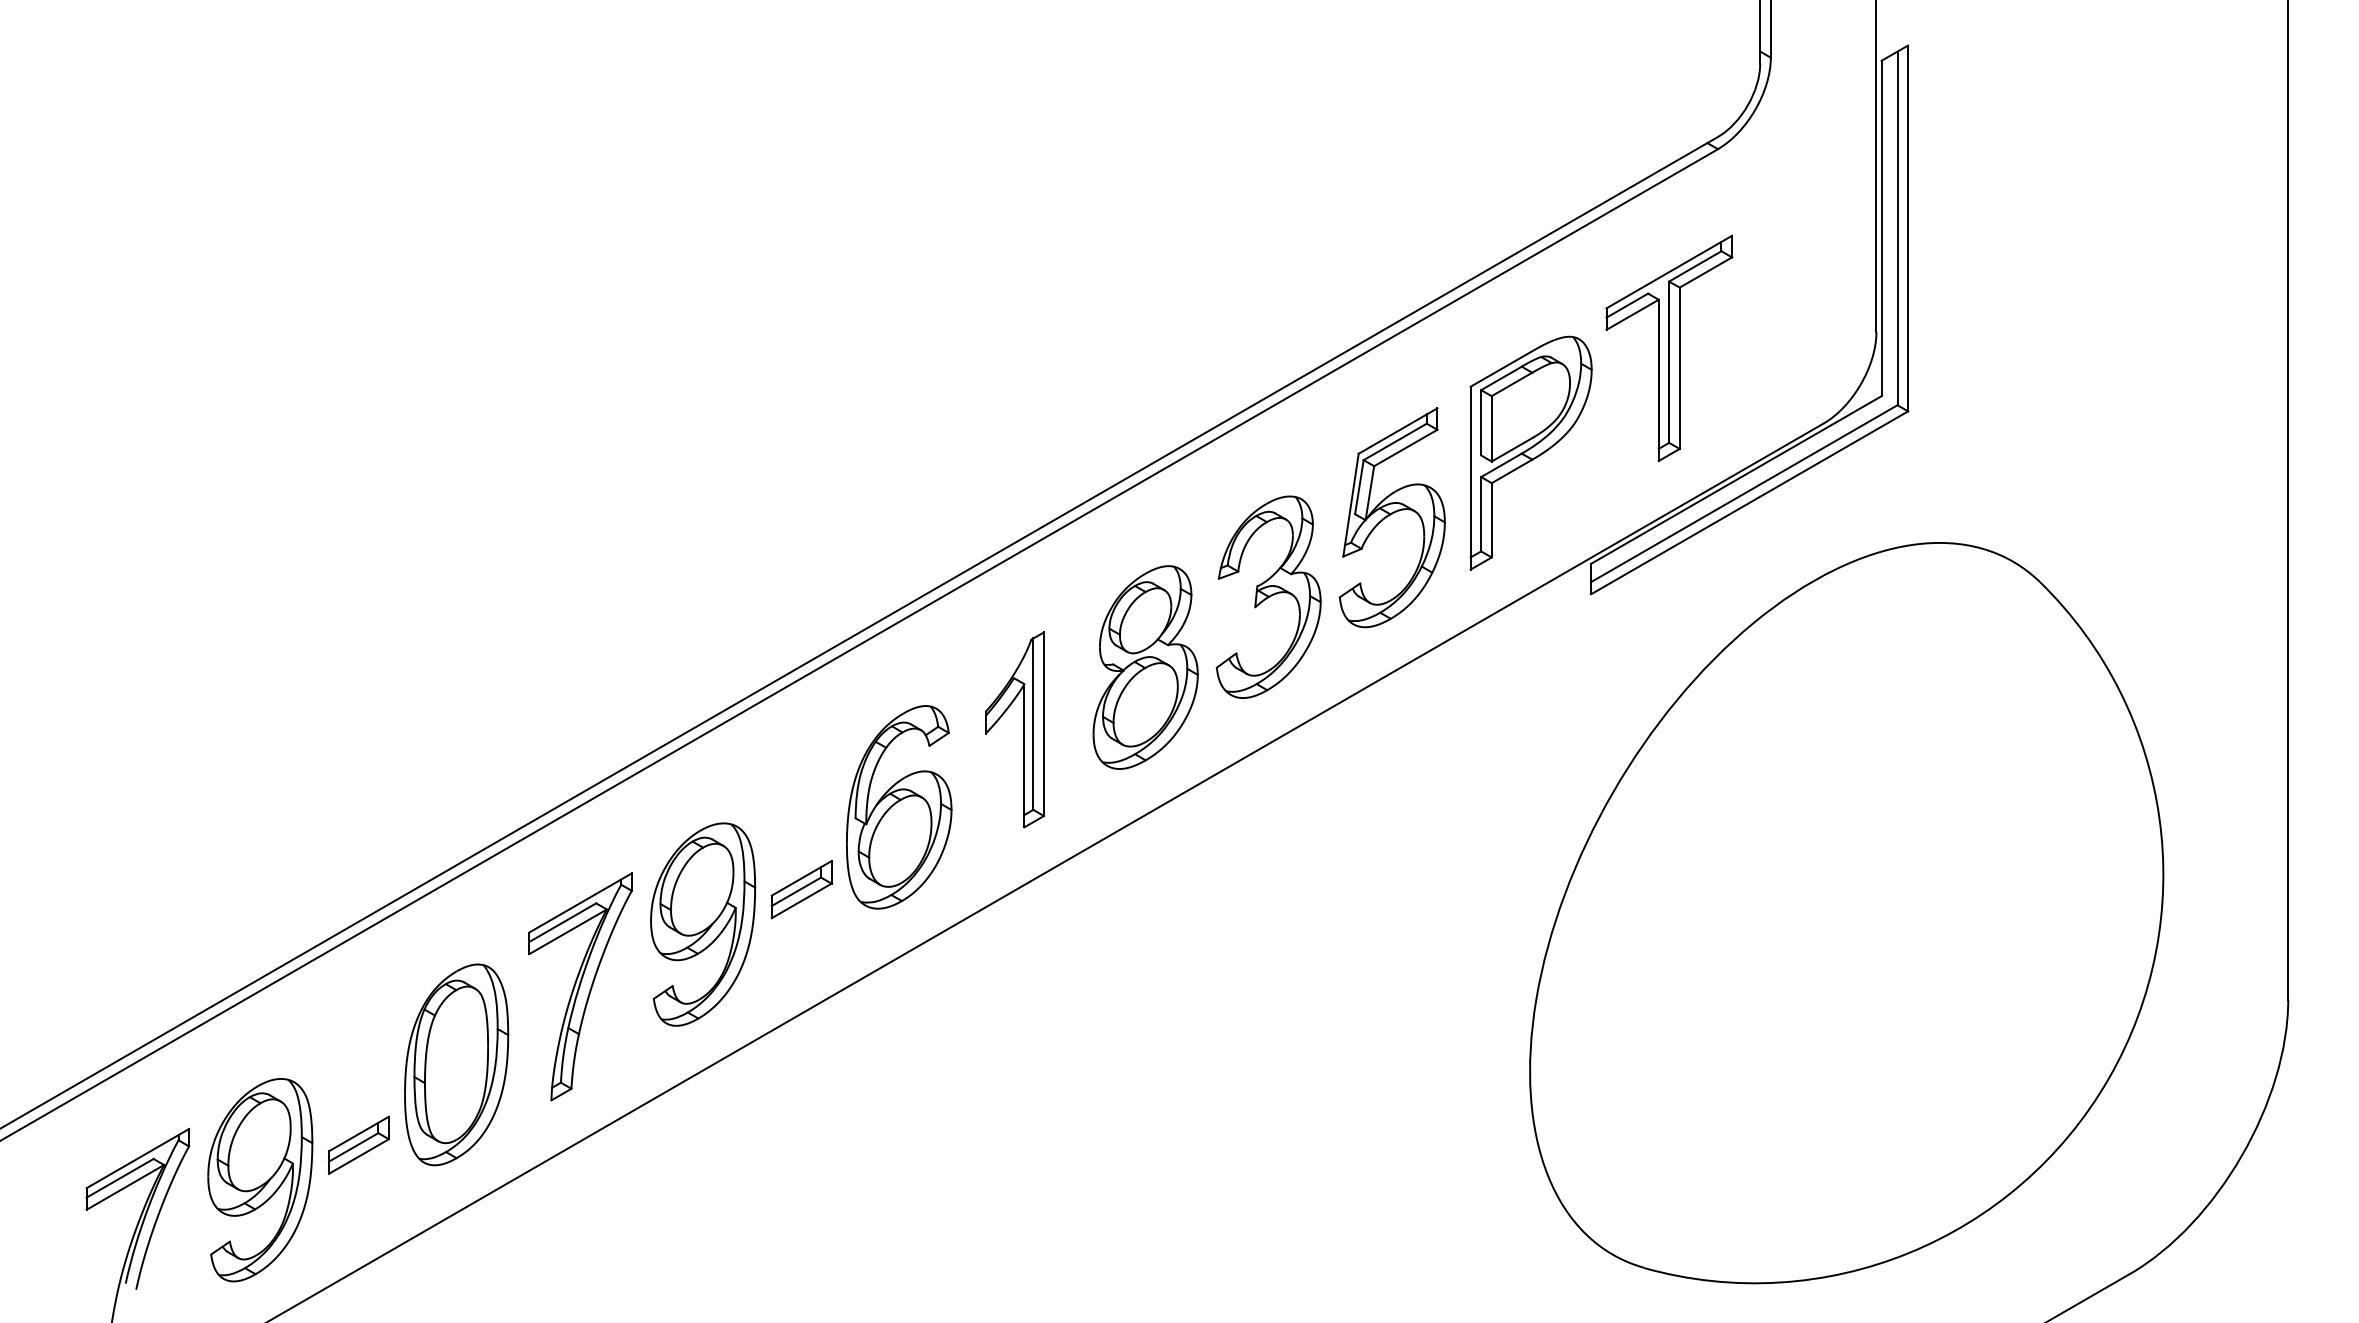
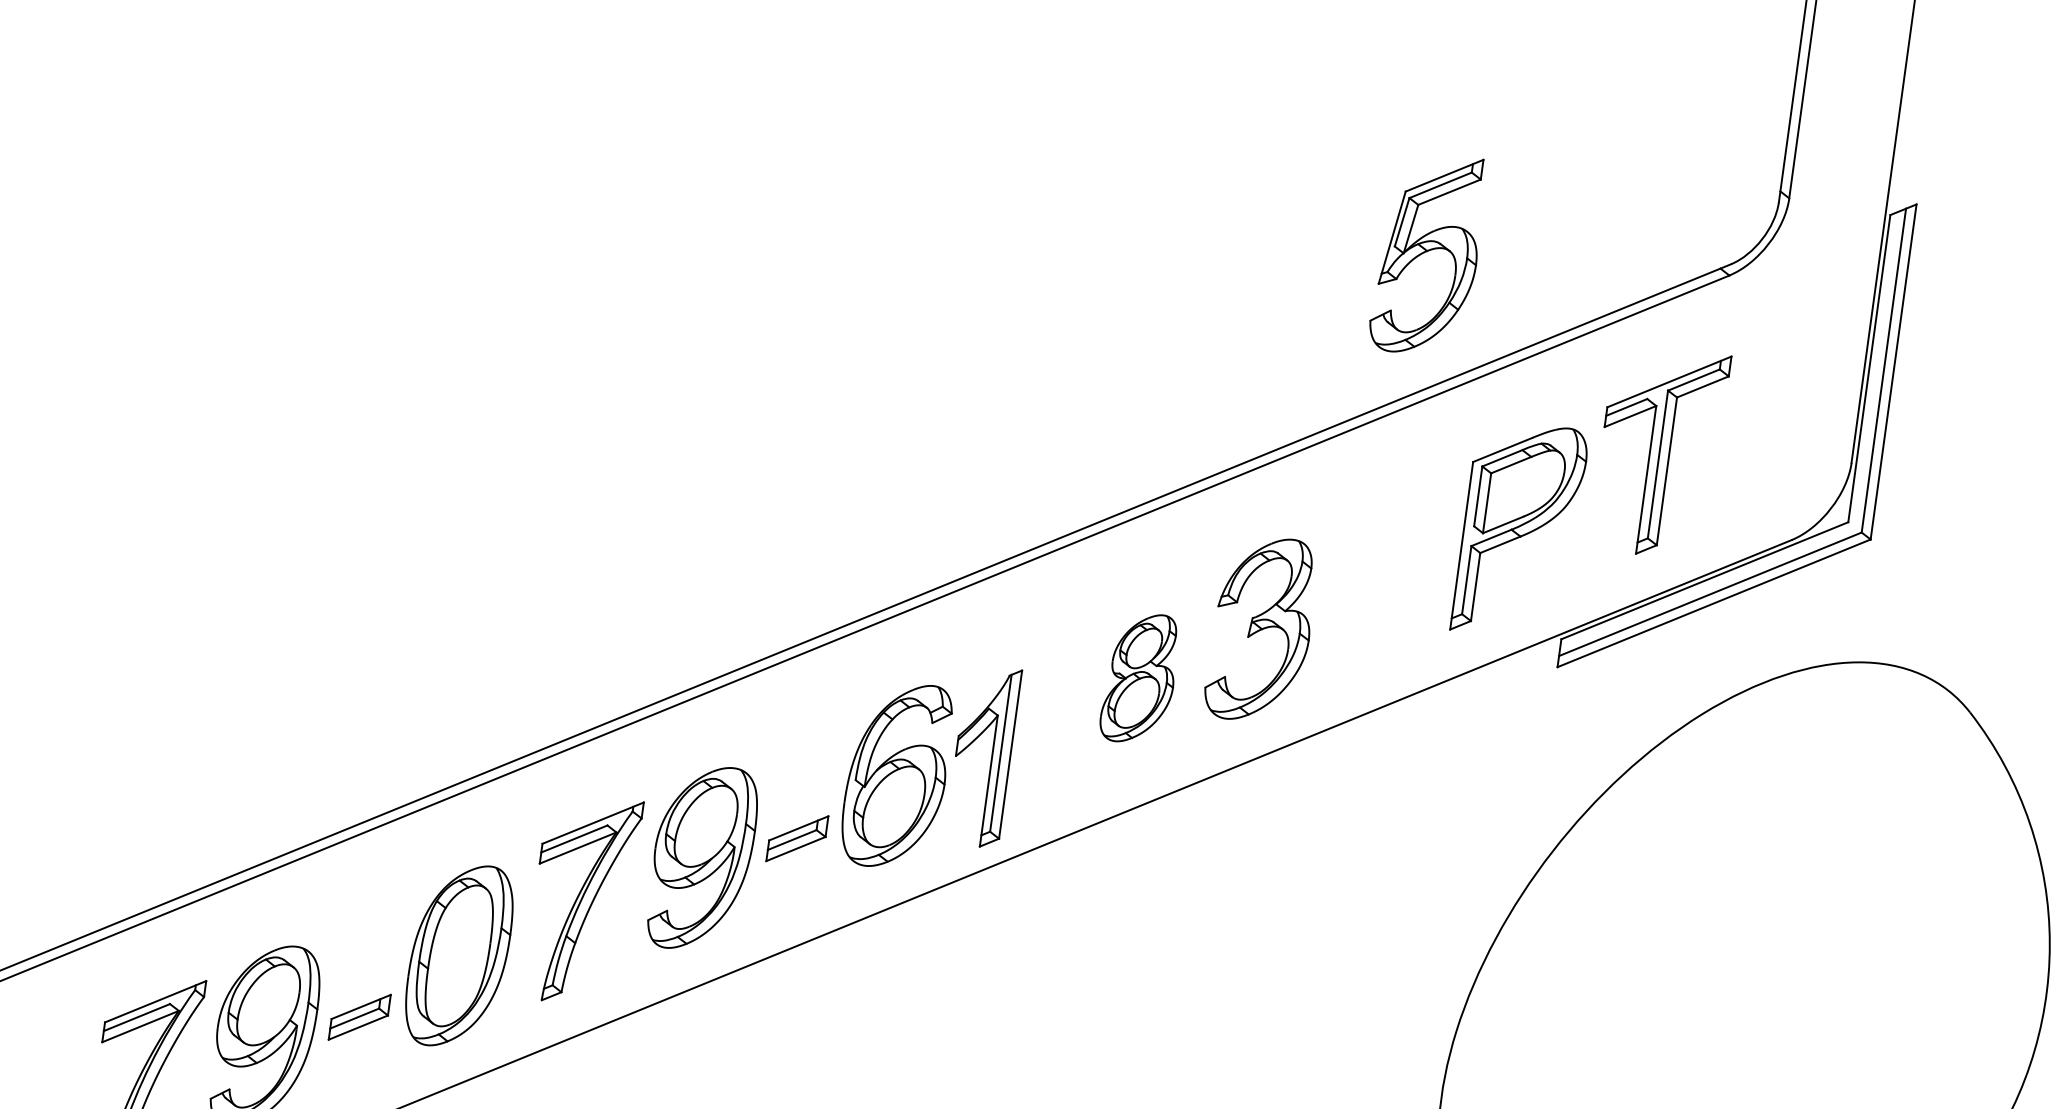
part: (1391, 517) -> (1427, 254), moved
part: (1145, 667) -> (1140, 678), size x0.7
part: (1023, 729) -> (991, 756), moved

